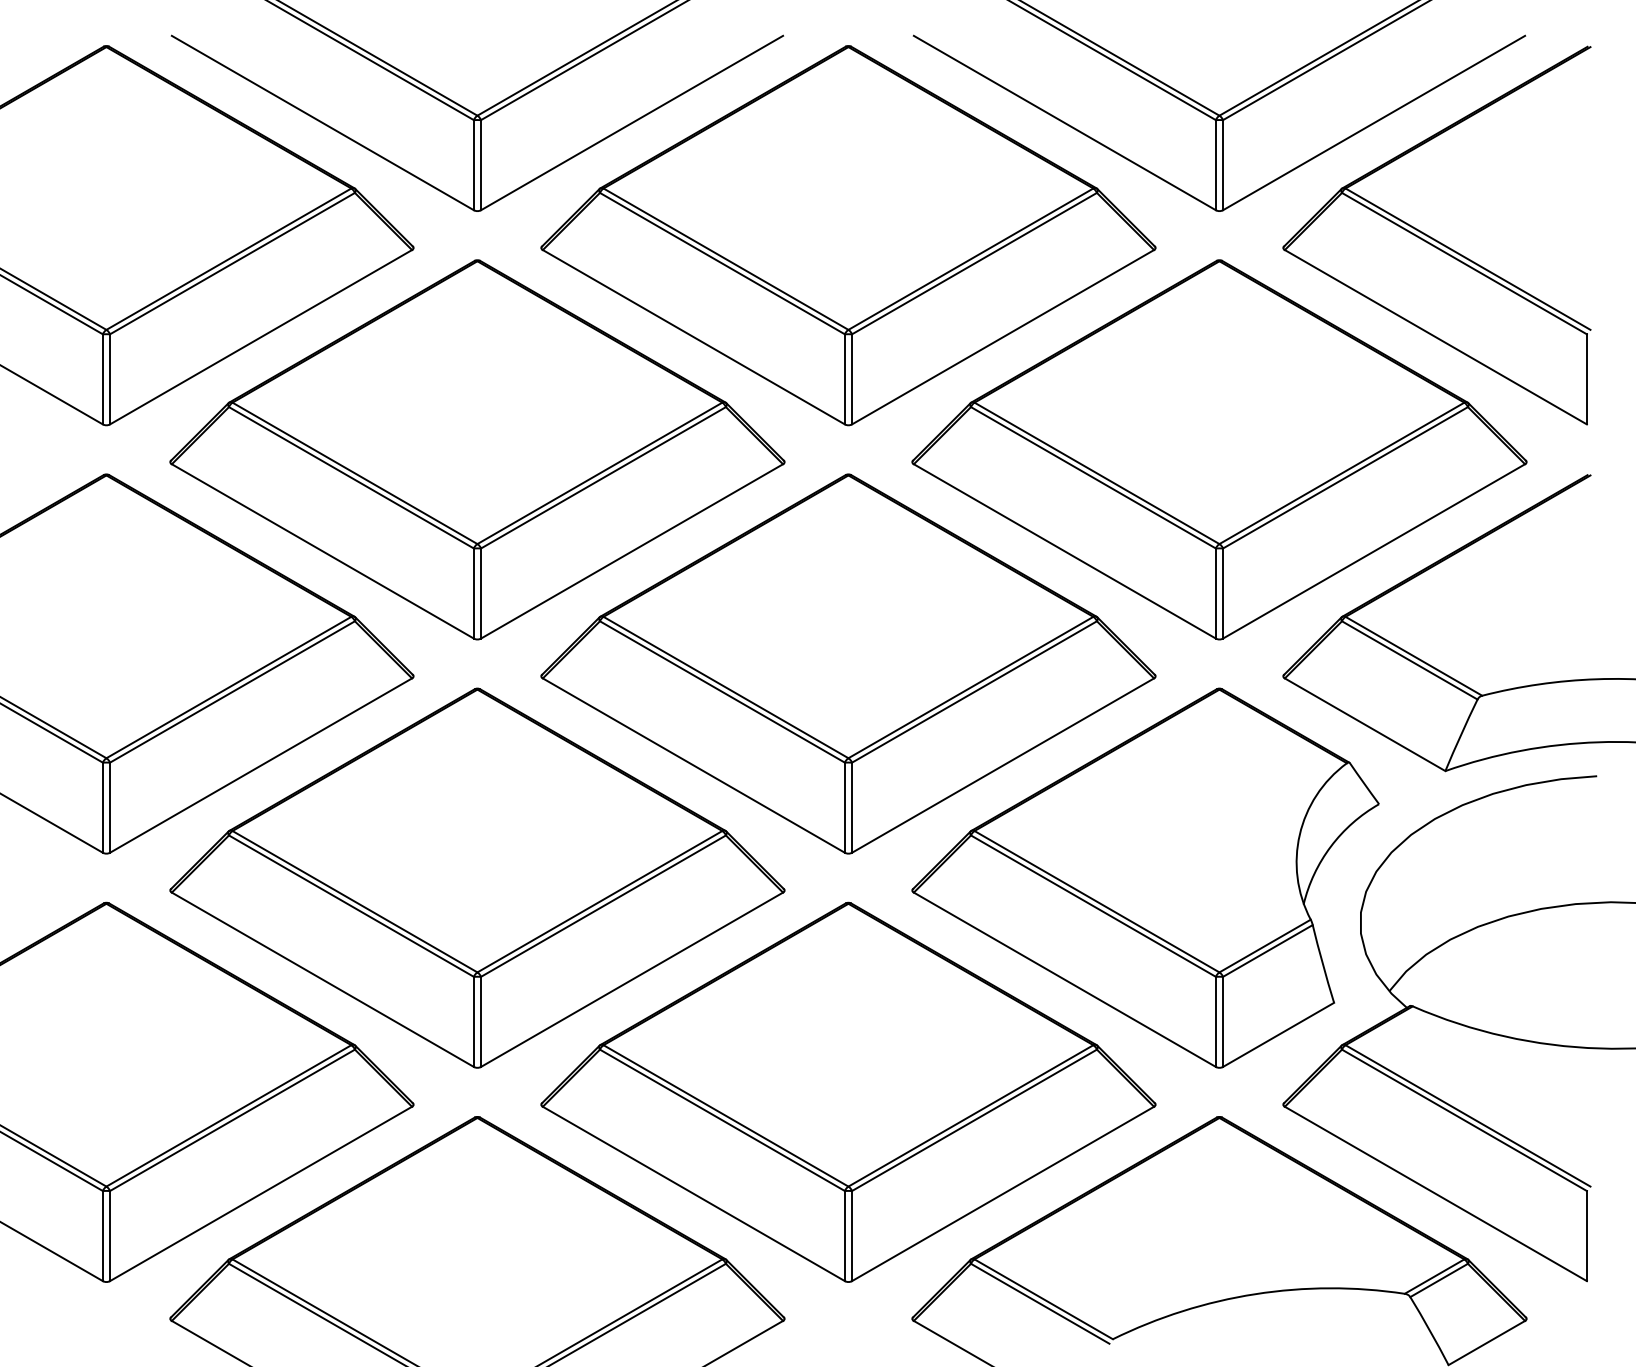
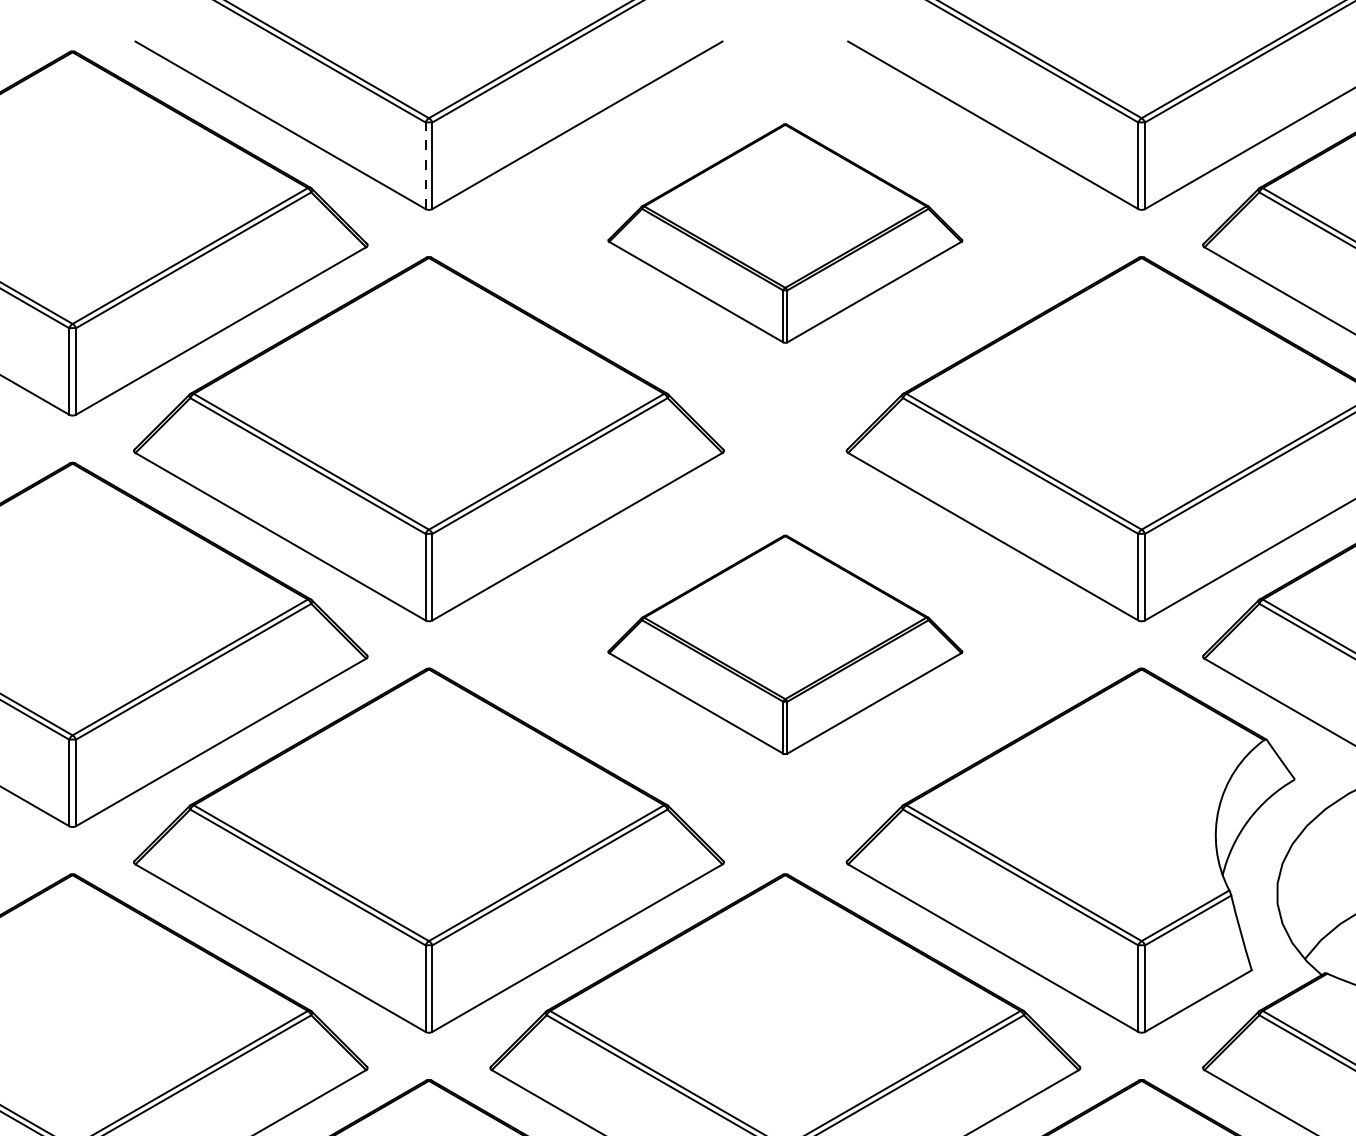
line: (473, 164) -> (425, 165), solid -> dashed
part: (848, 235) -> (785, 233), size x0.6
part: (848, 663) -> (785, 644), size x0.6

